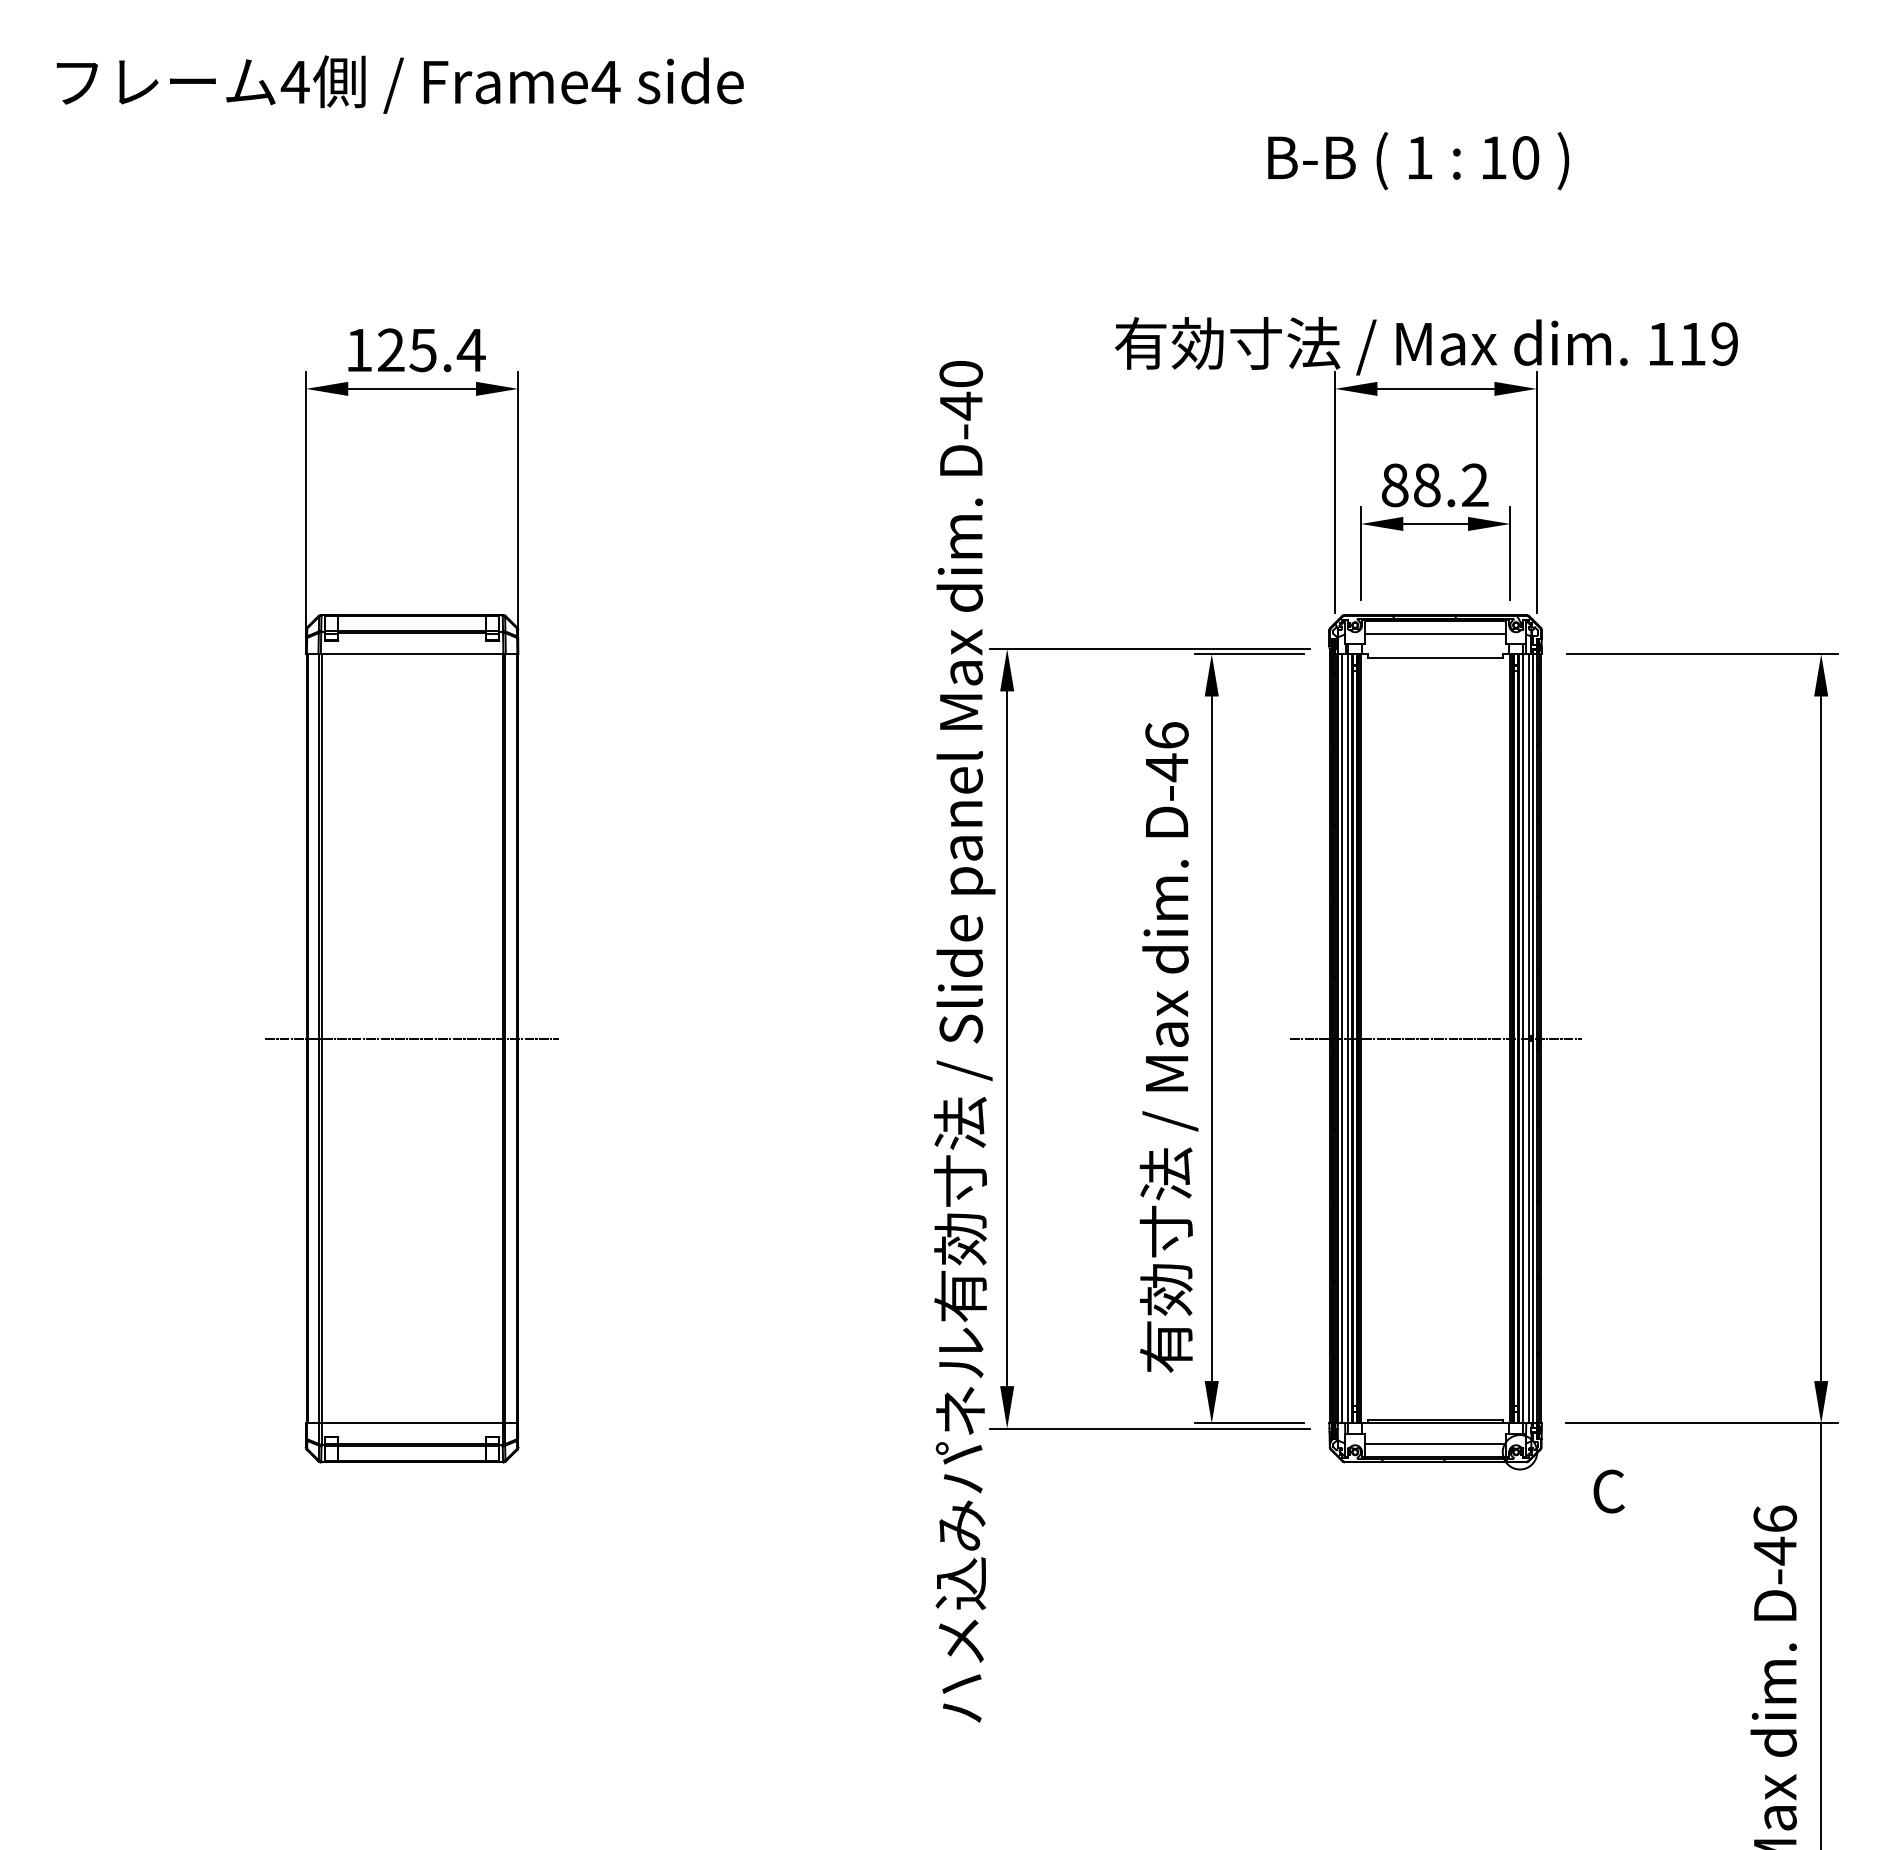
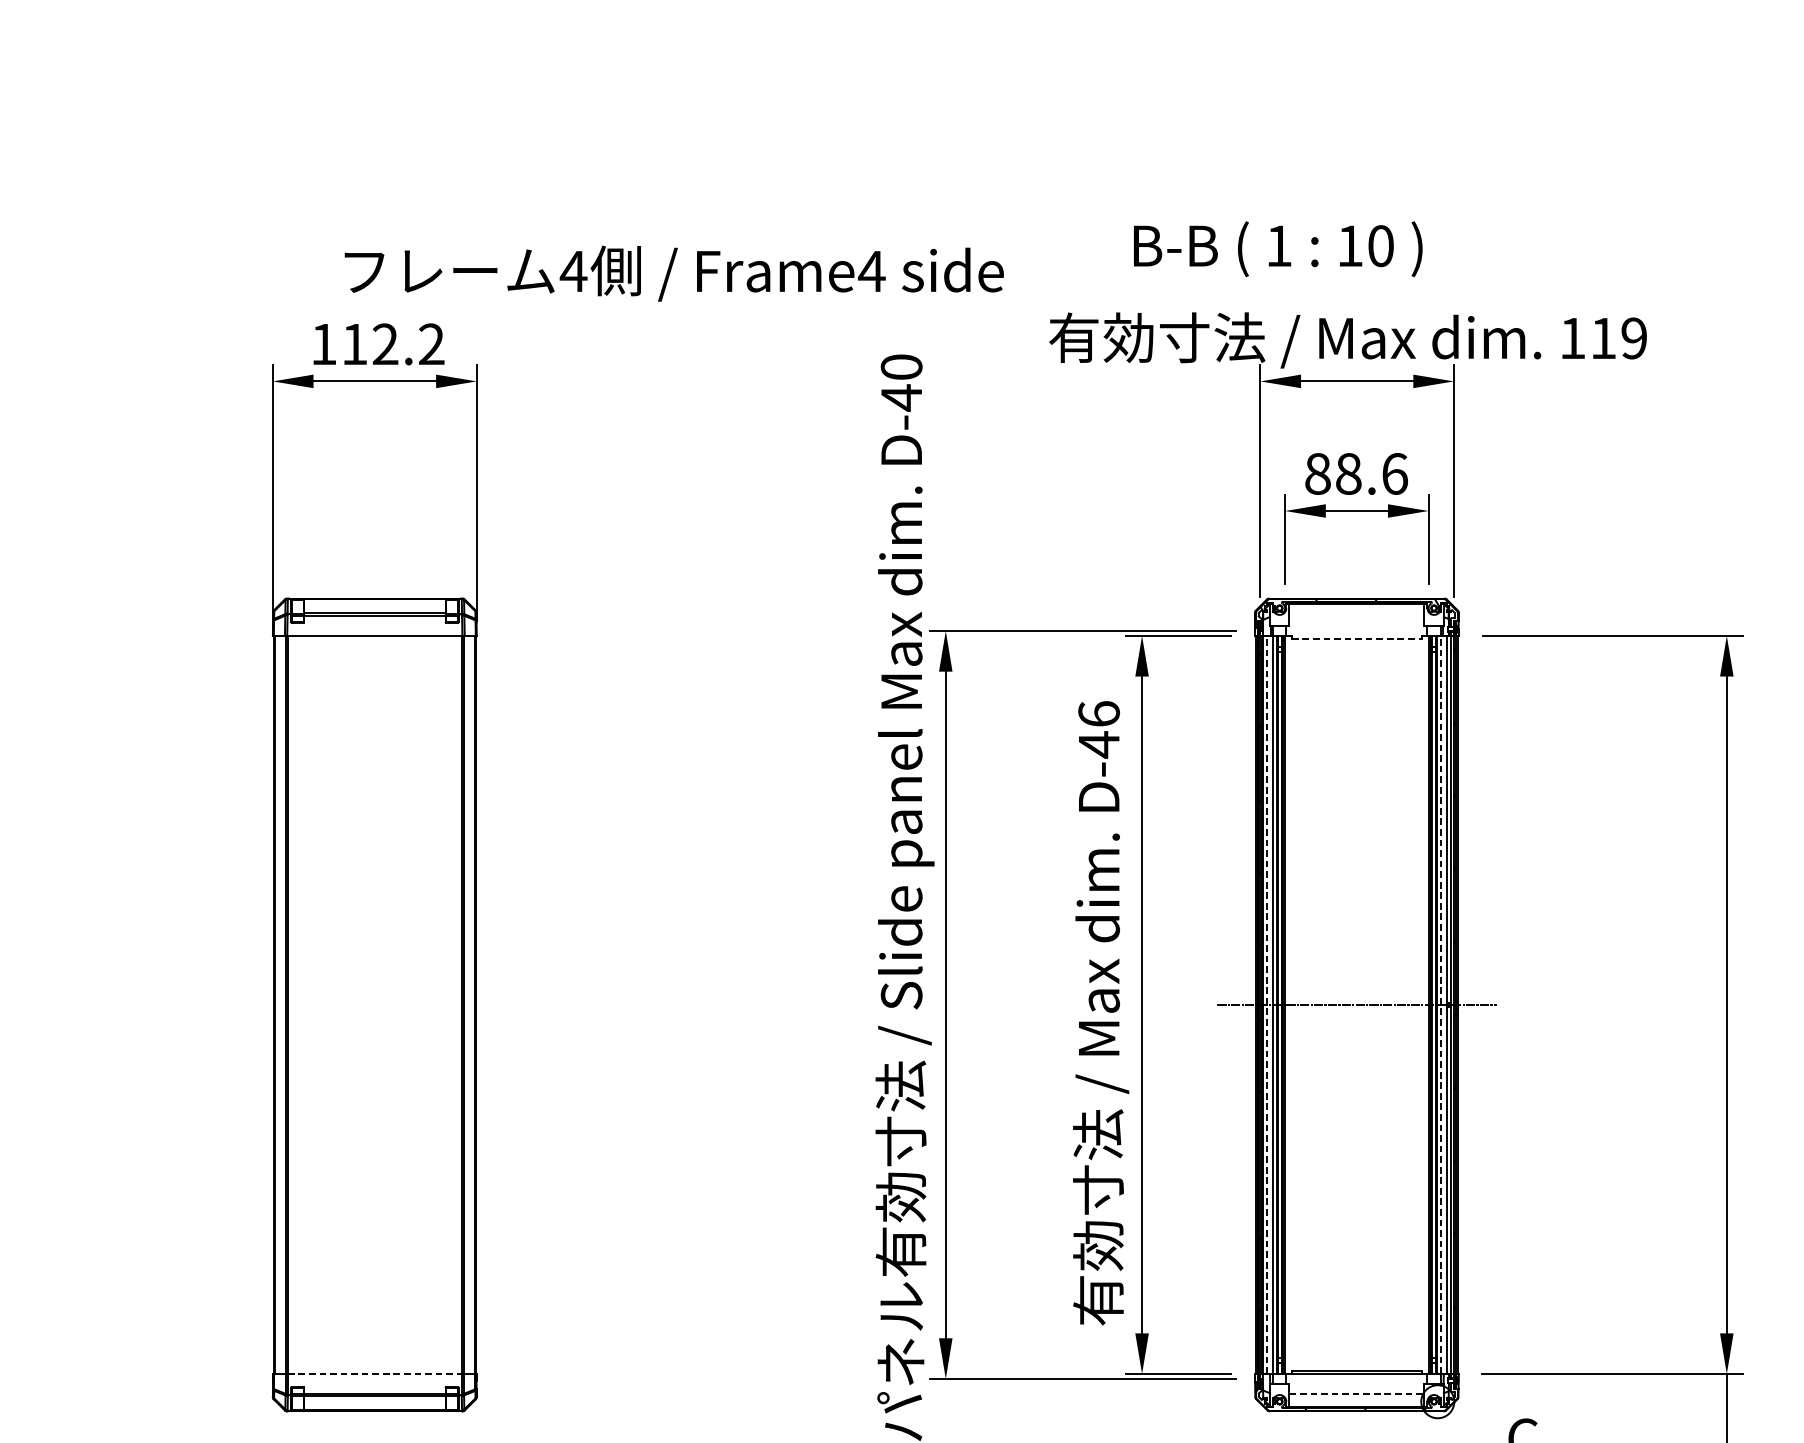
text: (399, 84) -> (673, 273), moved
text: (1418, 161) -> (1278, 249), moved
text: (431, 350) -> (393, 344), 125.4 -> 112.2
text: (1475, 485) -> (1395, 474), 88.2 -> 88.6
line: (1435, 634) -> (1356, 617), removed
line: (1435, 657) -> (1356, 639), solid -> dashed
line: (411, 1038) -> (374, 1004), removed
line: (1342, 1038) -> (1267, 1004), solid -> dashed
line: (1523, 1038) -> (1441, 1004), solid -> dashed
line: (412, 1423) -> (375, 1374), solid -> dashed
line: (1436, 1443) -> (1357, 1393), solid -> dashed

